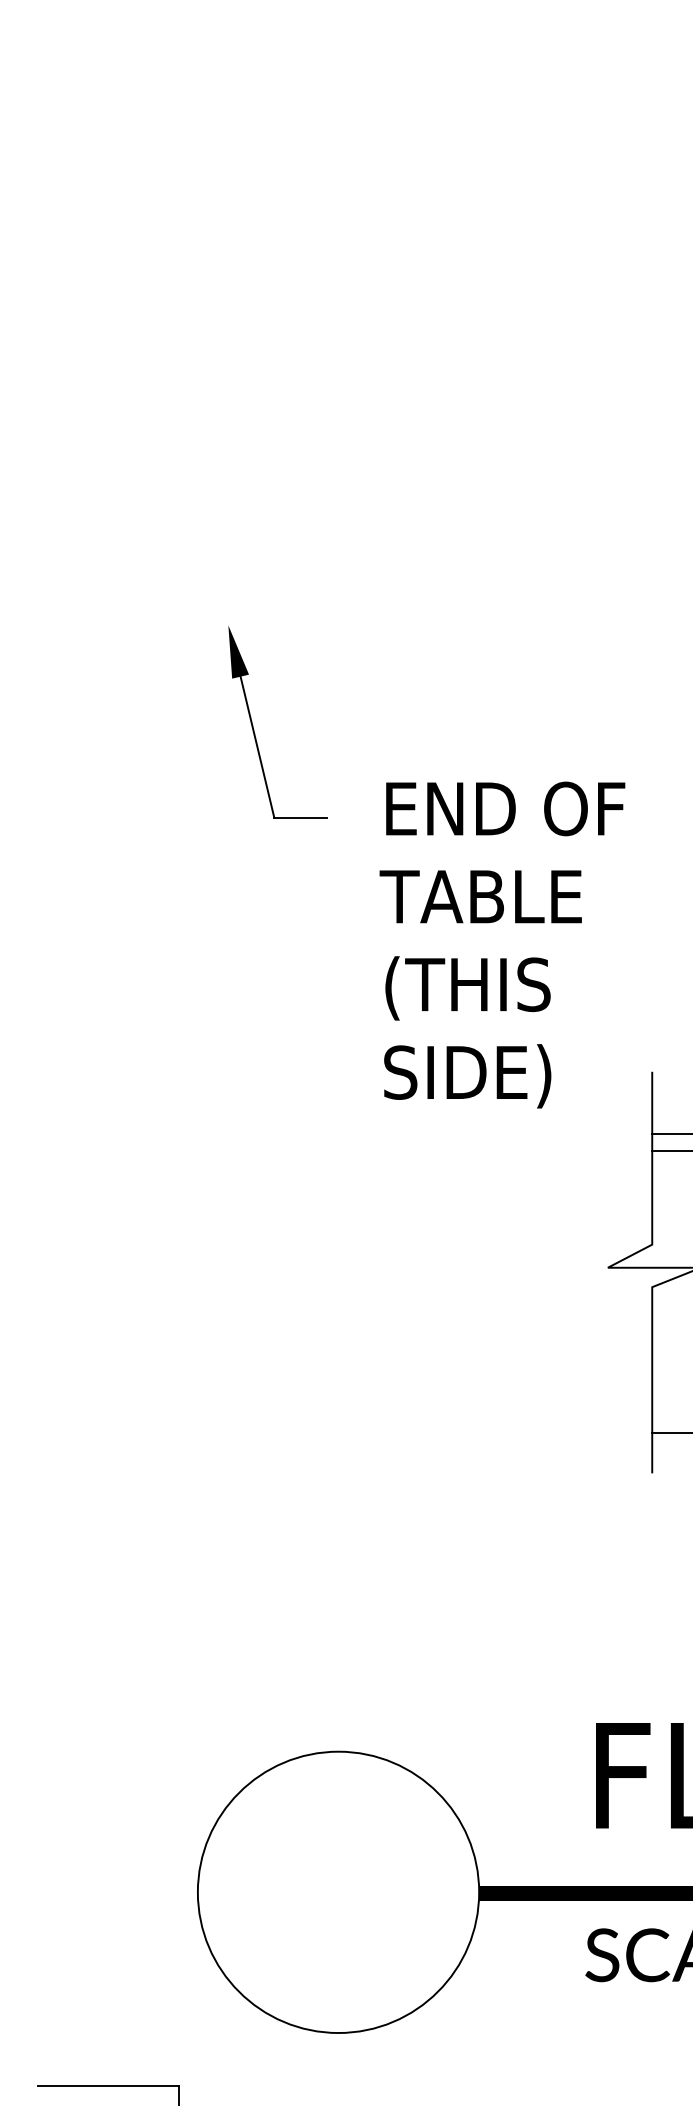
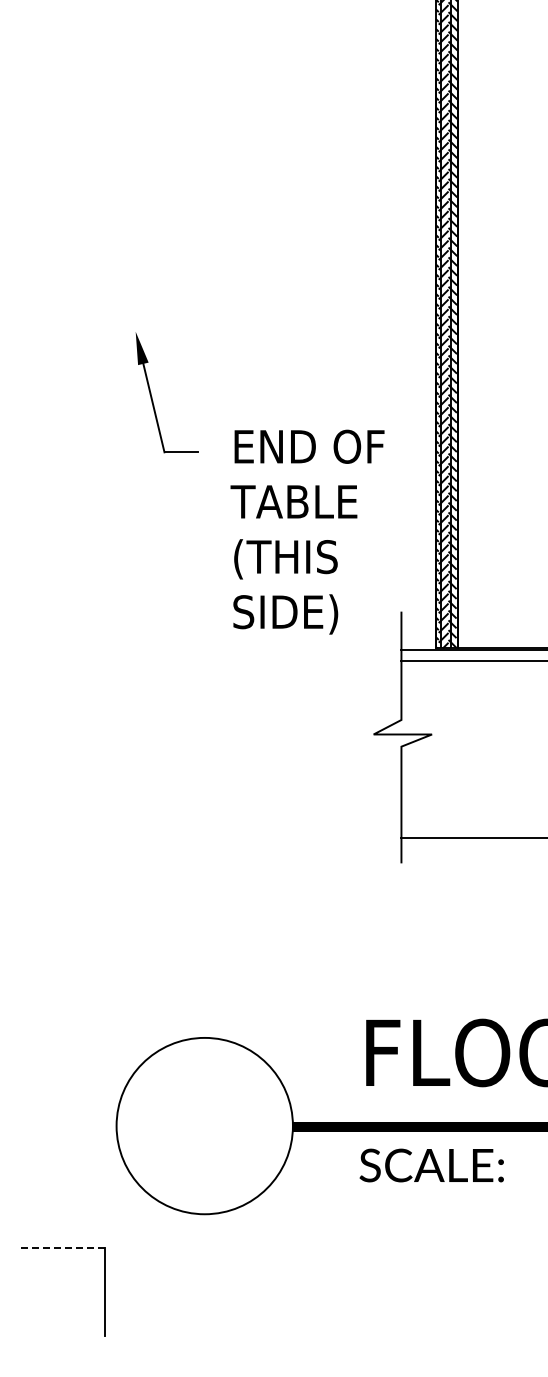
line: (108, 2086) -> (60, 1247), solid -> dashed

